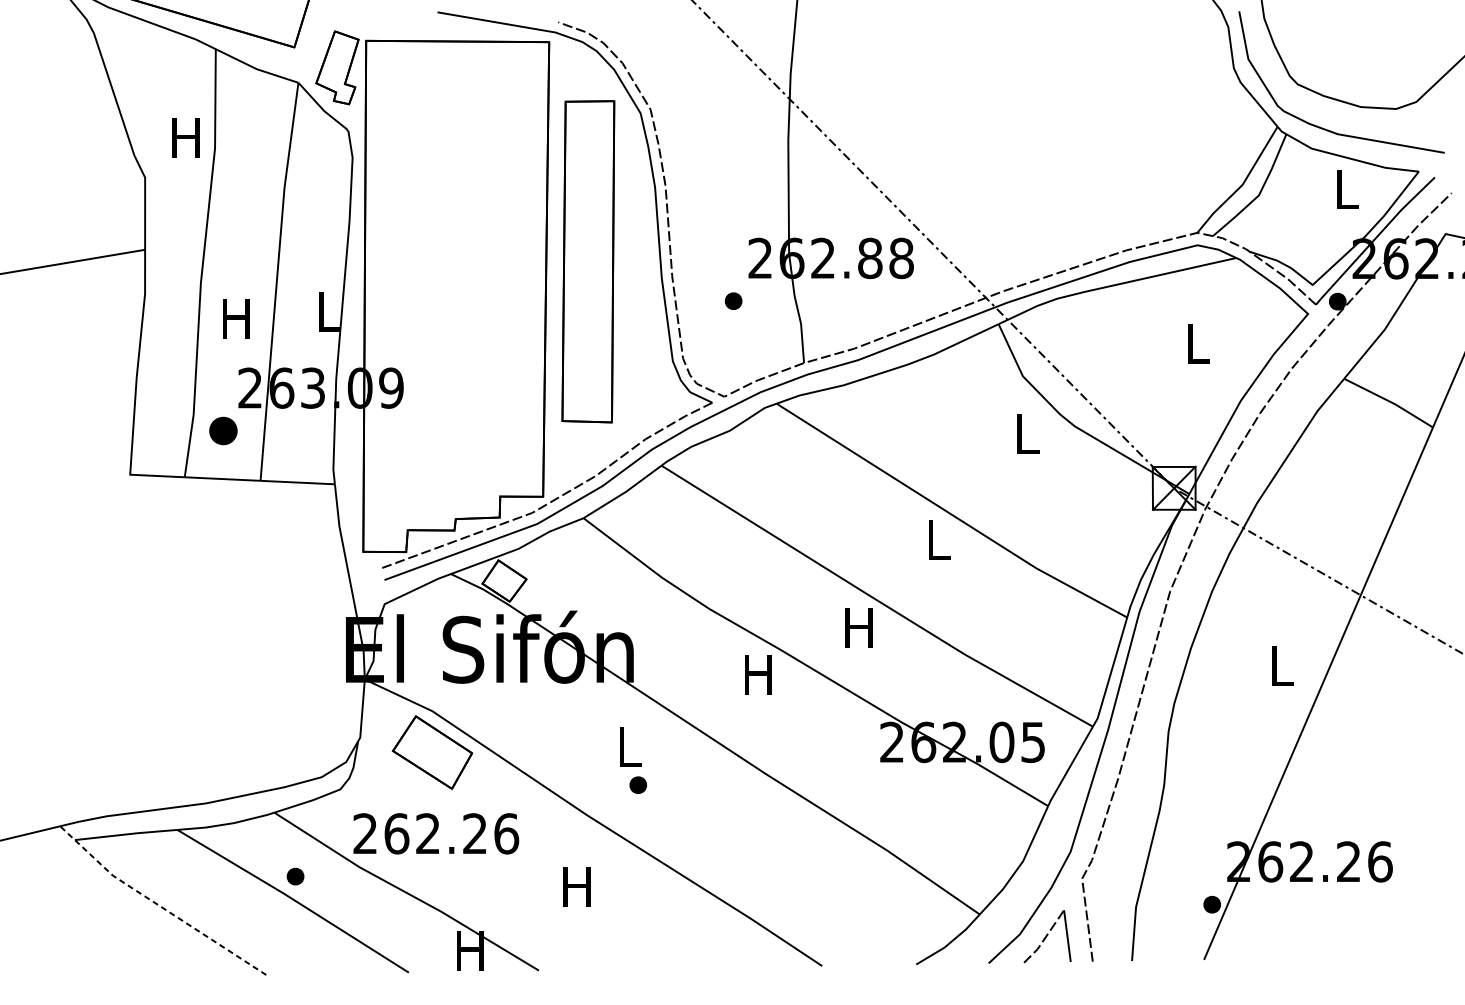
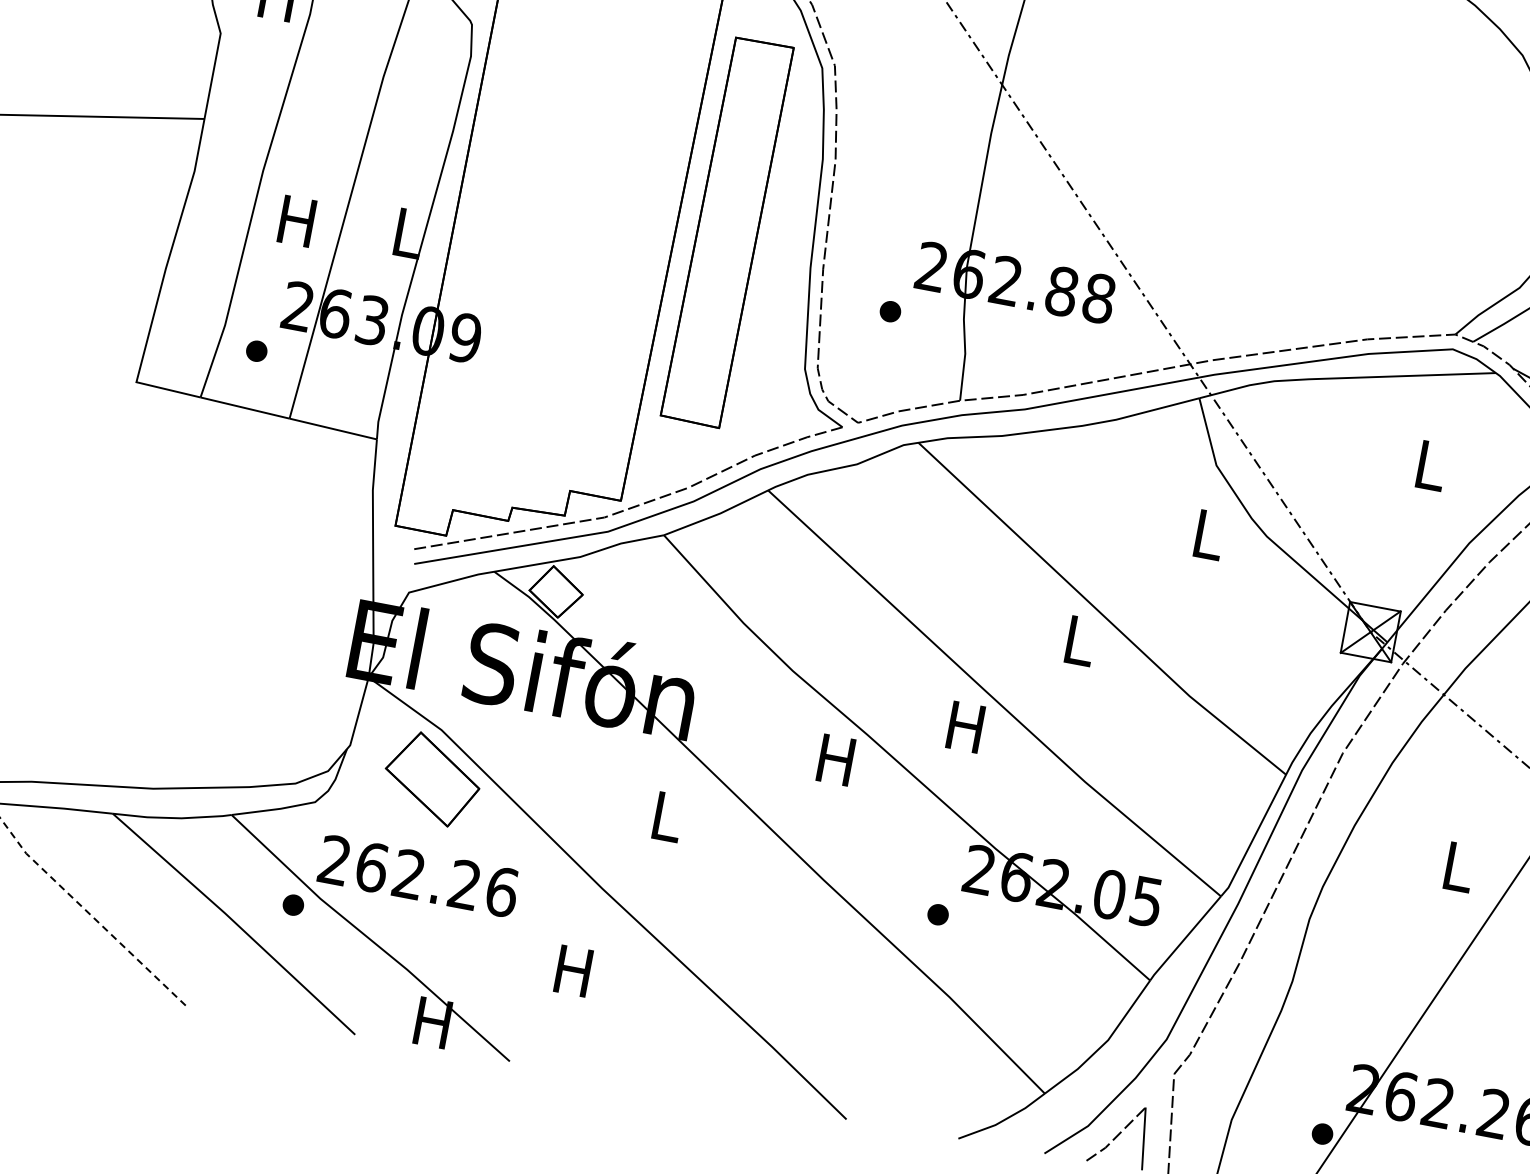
part: (223, 430) -> (256, 350), size x0.62
part: (637, 784) -> (937, 913), moved
part: (295, 876) -> (293, 904), moved

